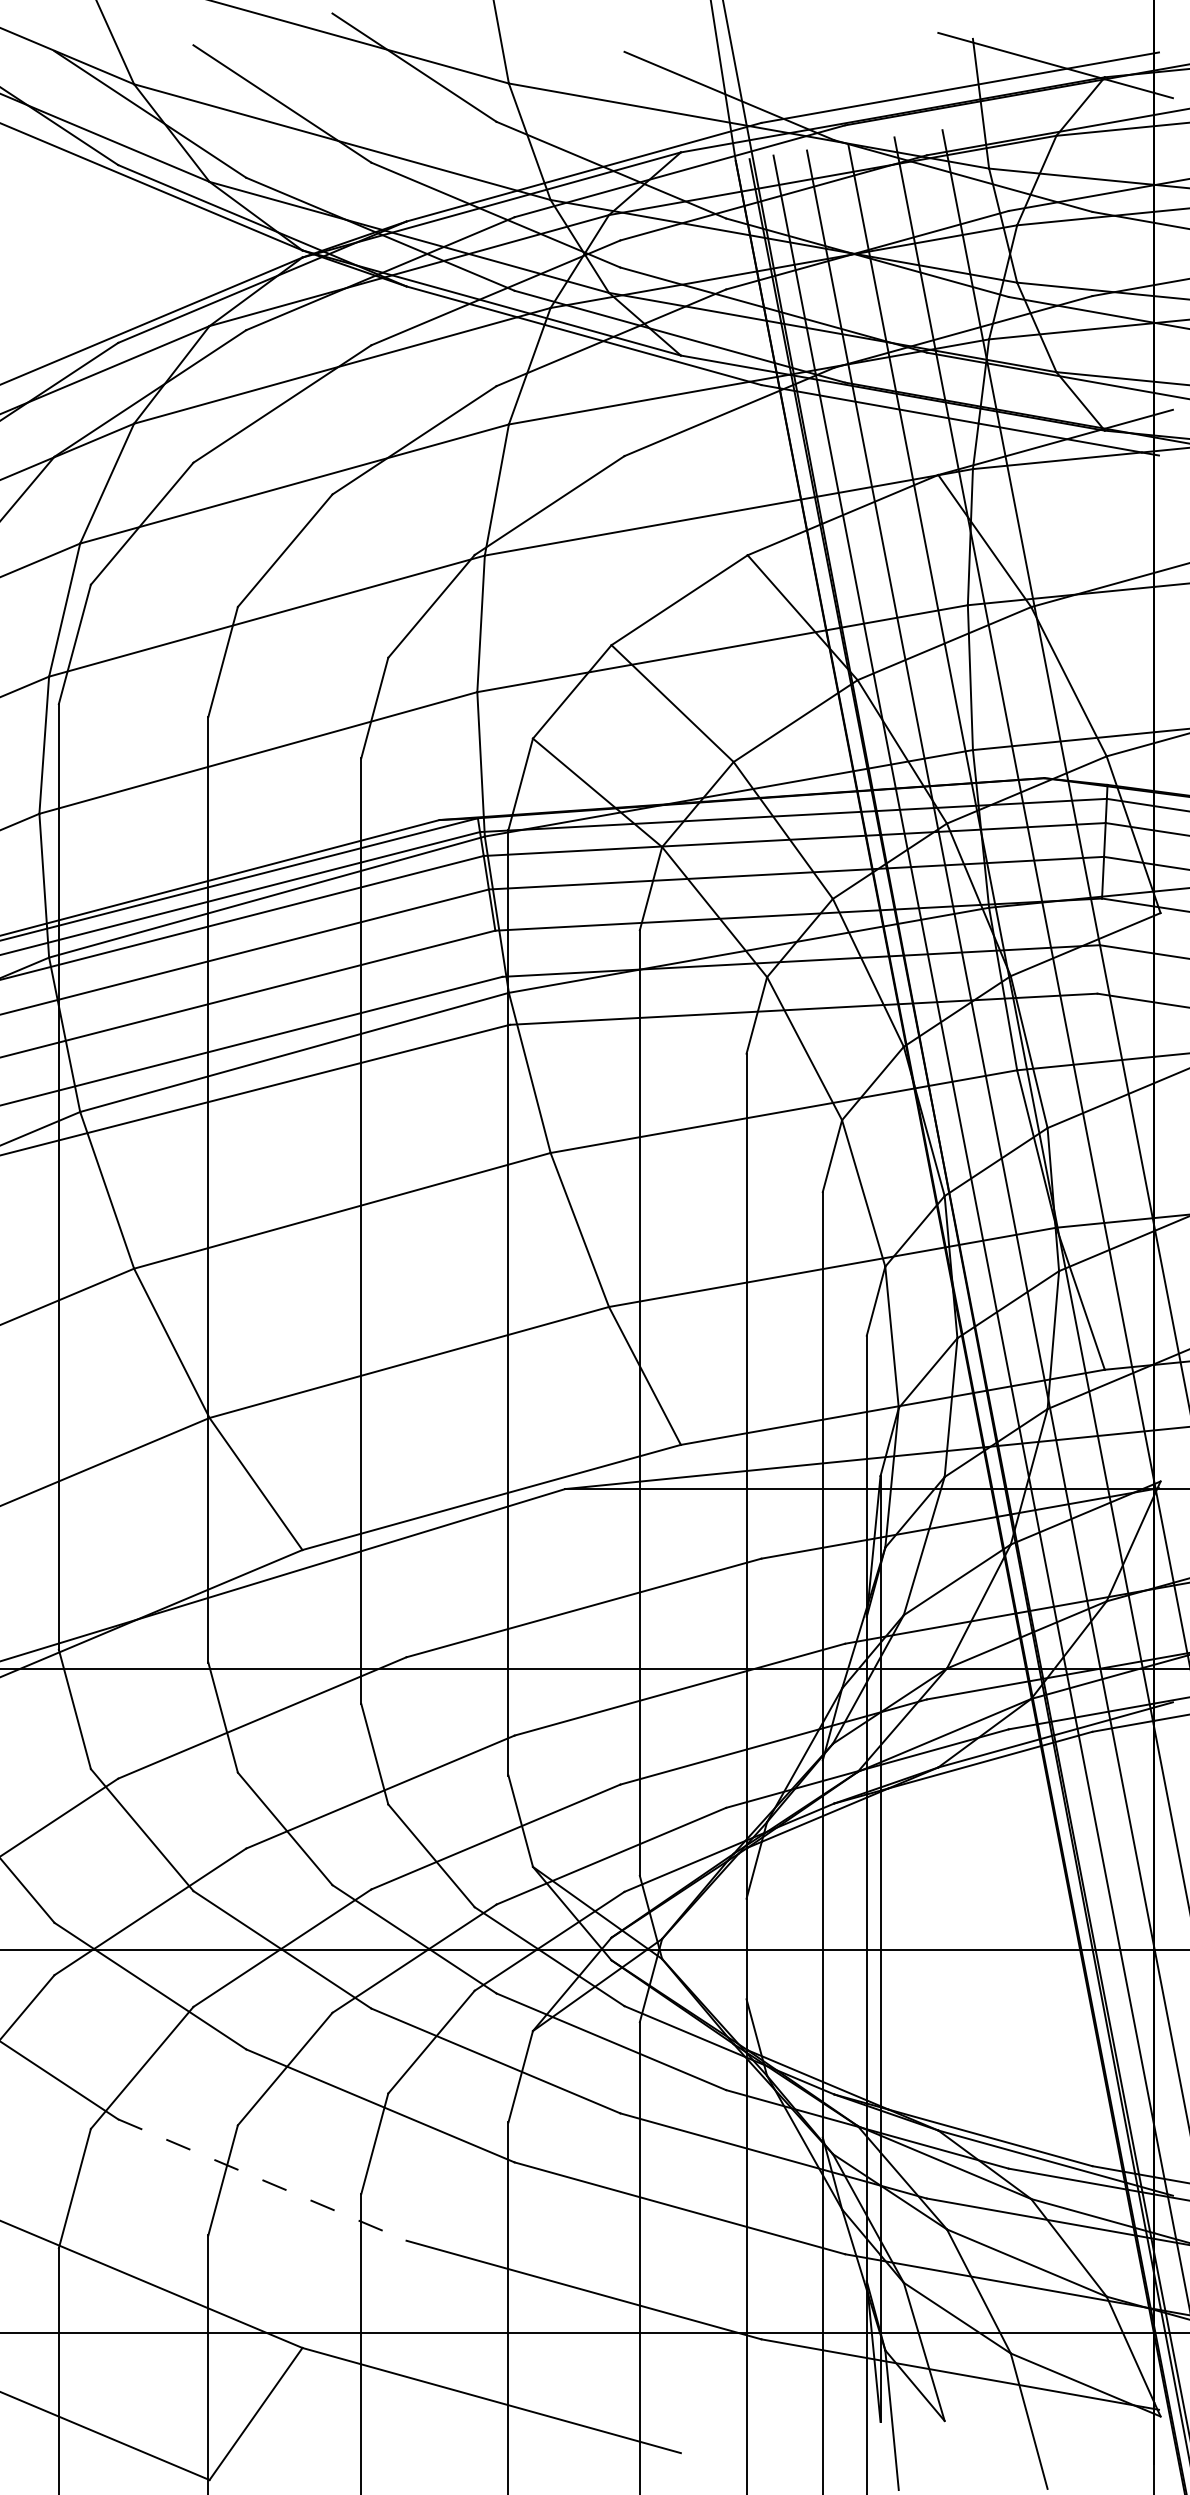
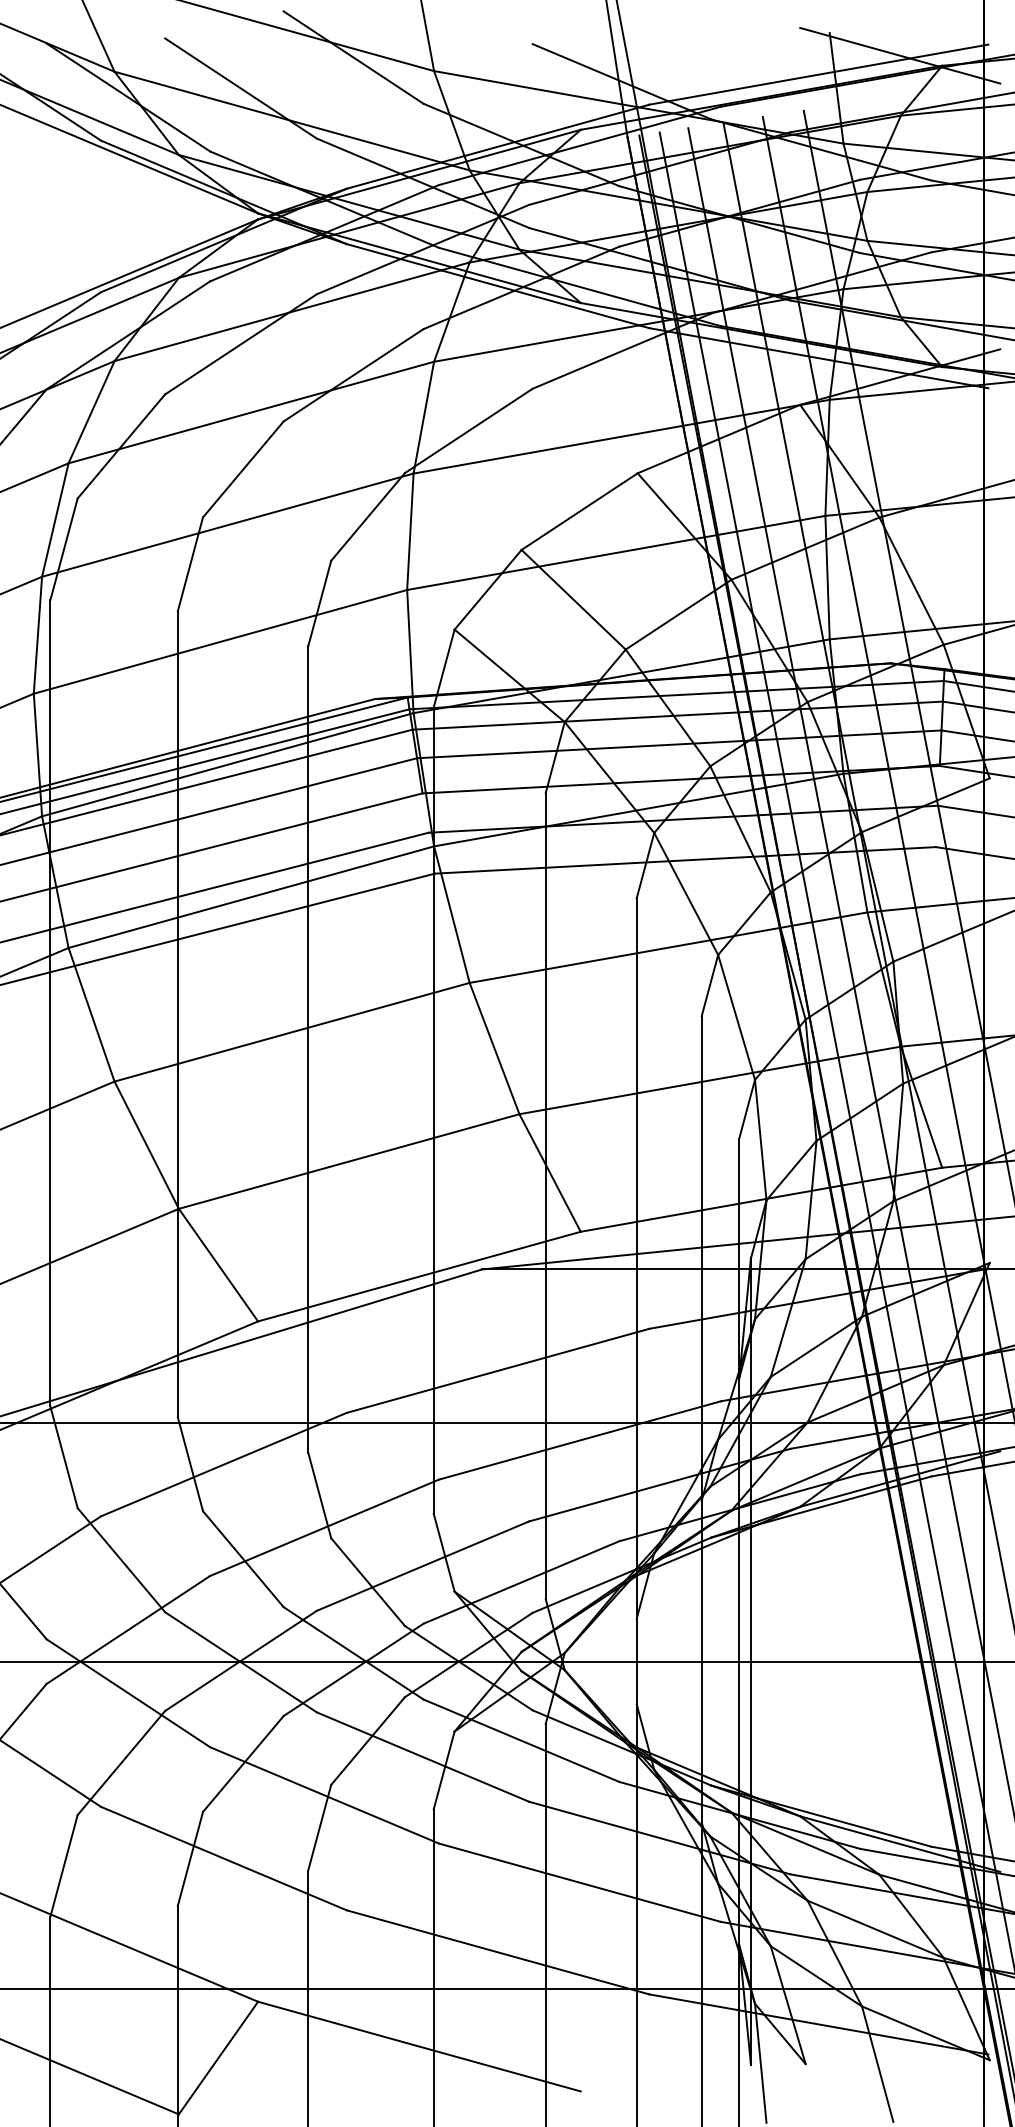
line: (262, 2180) -> (224, 1858), dashed -> solid

